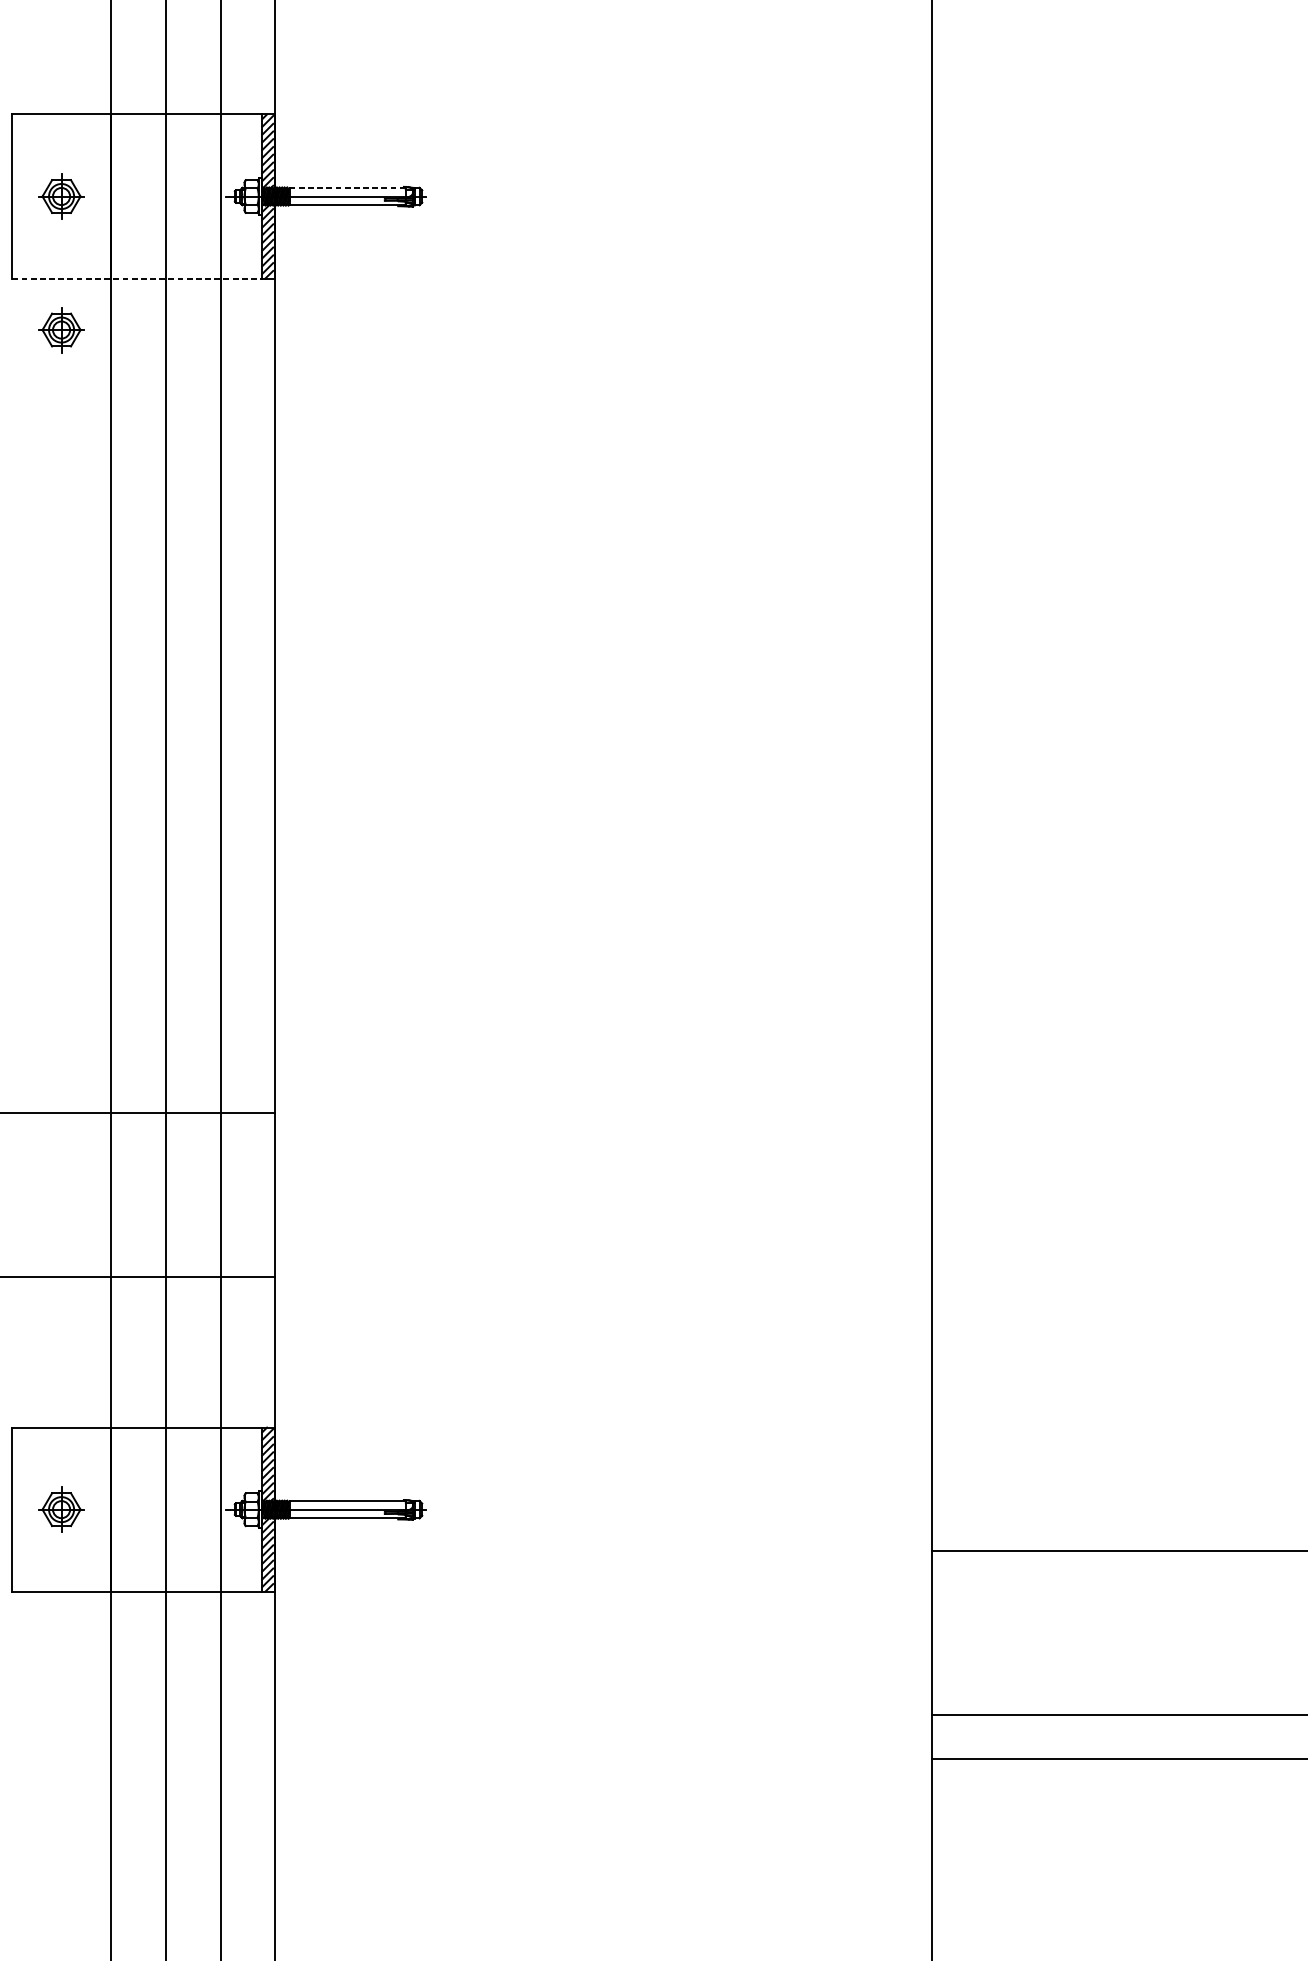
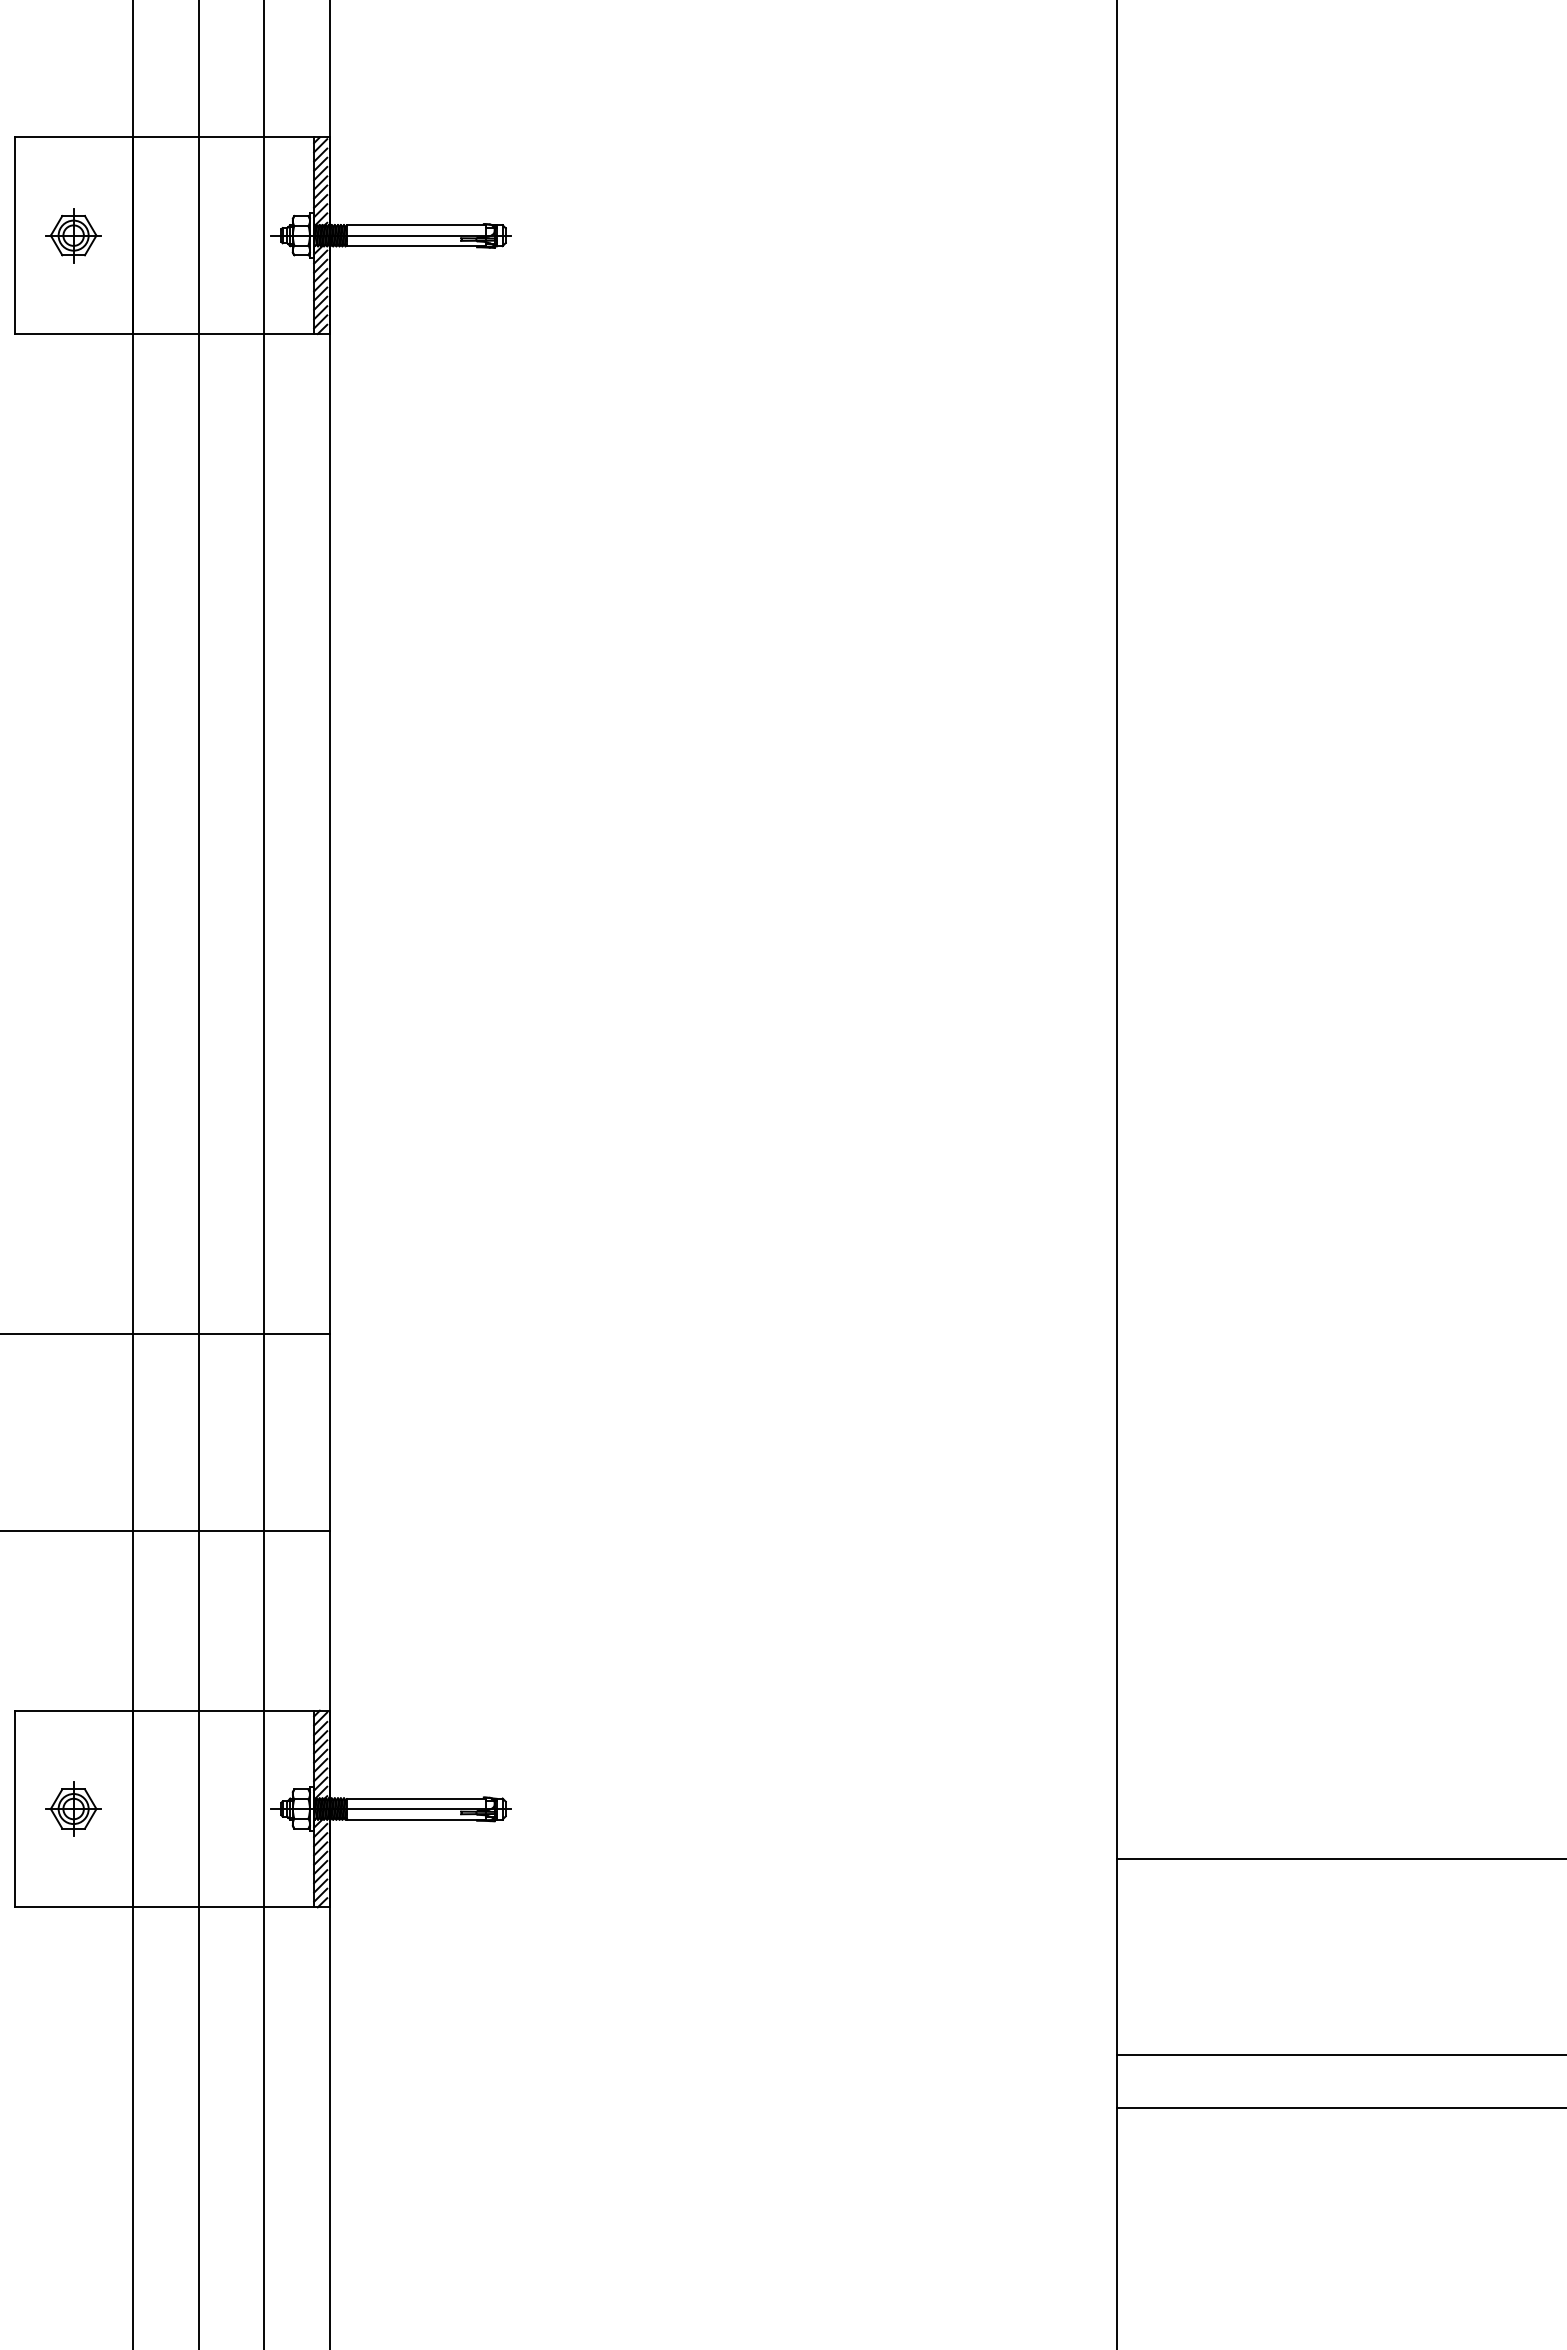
line: (346, 188) -> (415, 225), dashed -> solid
line: (137, 279) -> (164, 334), dashed -> solid
part: (61, 329) -> (73, 395), removed

